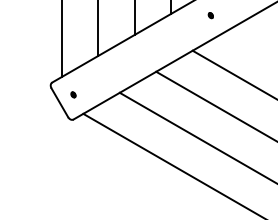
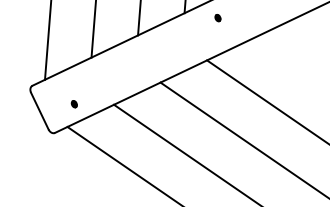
part: (210, 15) -> (217, 17), moved
part: (73, 94) -> (74, 103), moved

